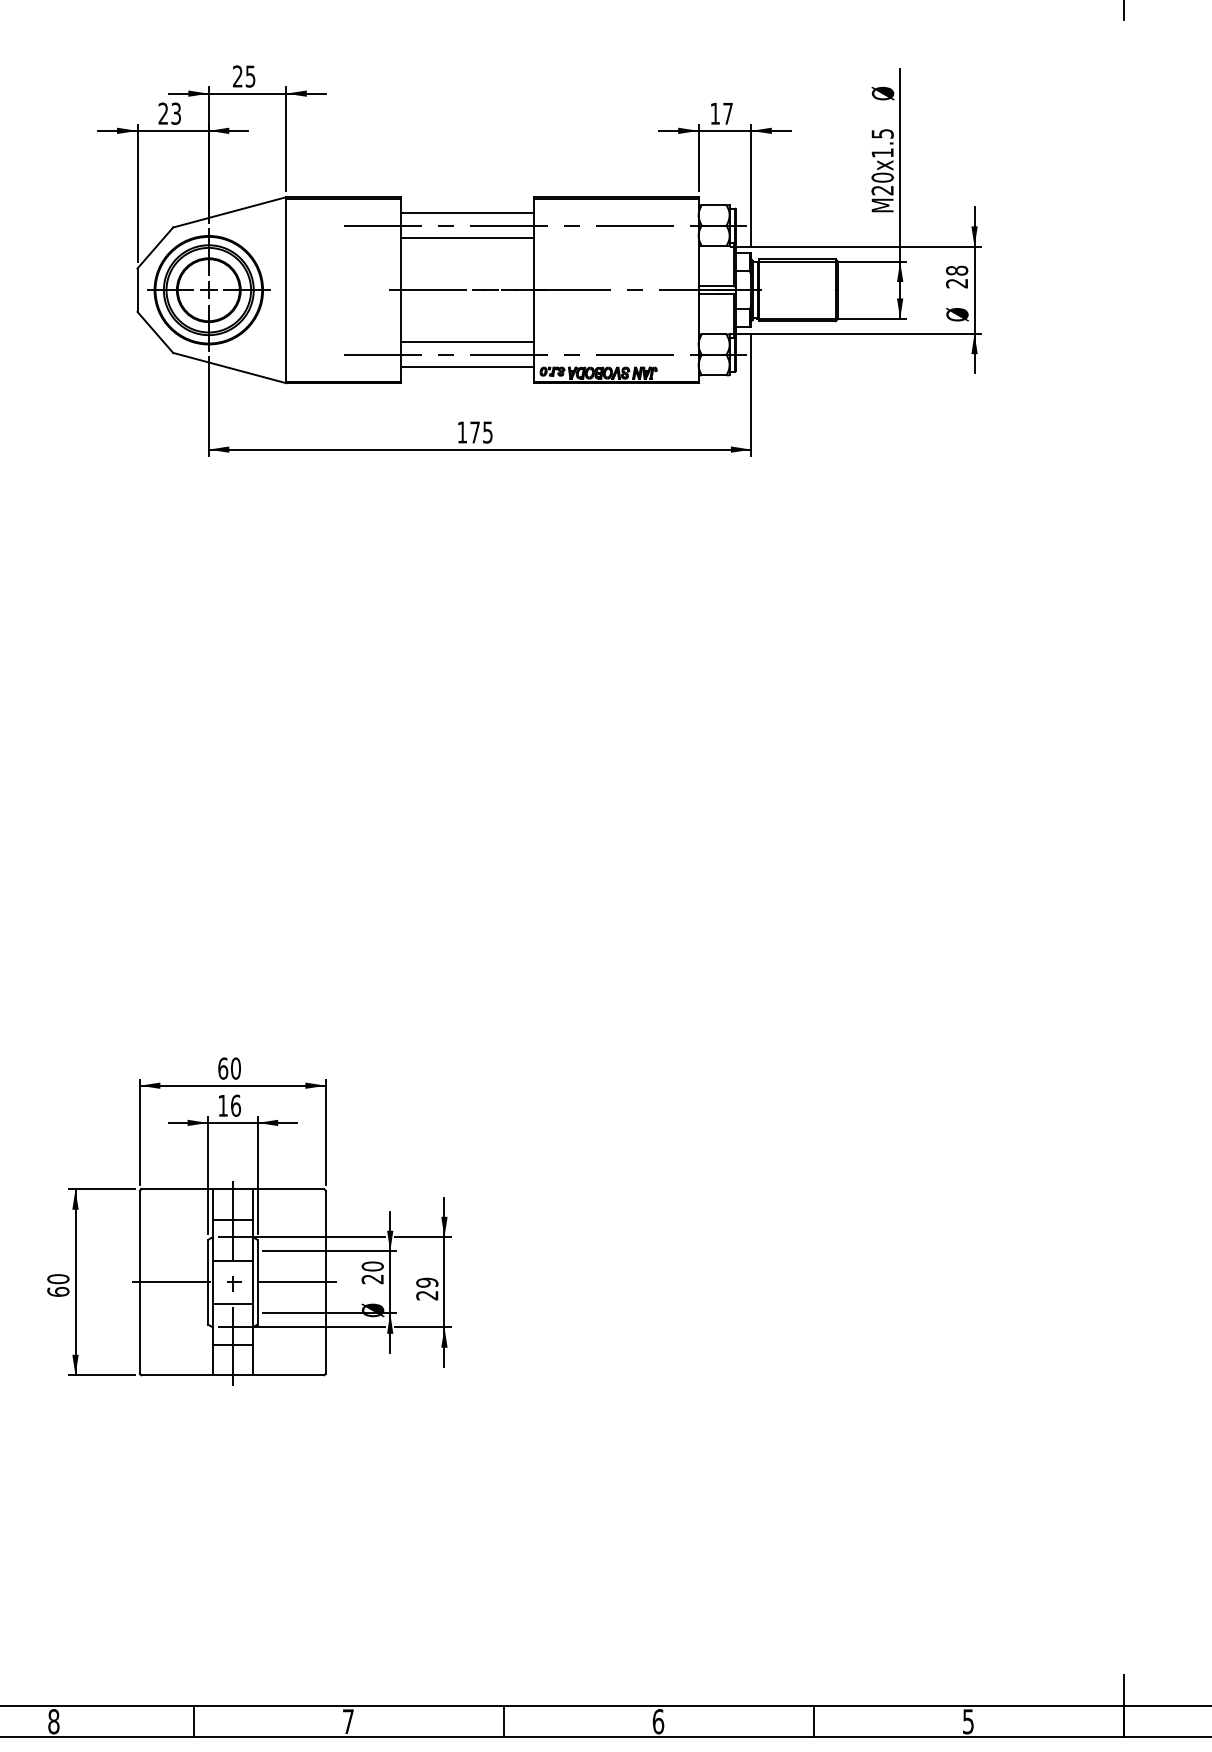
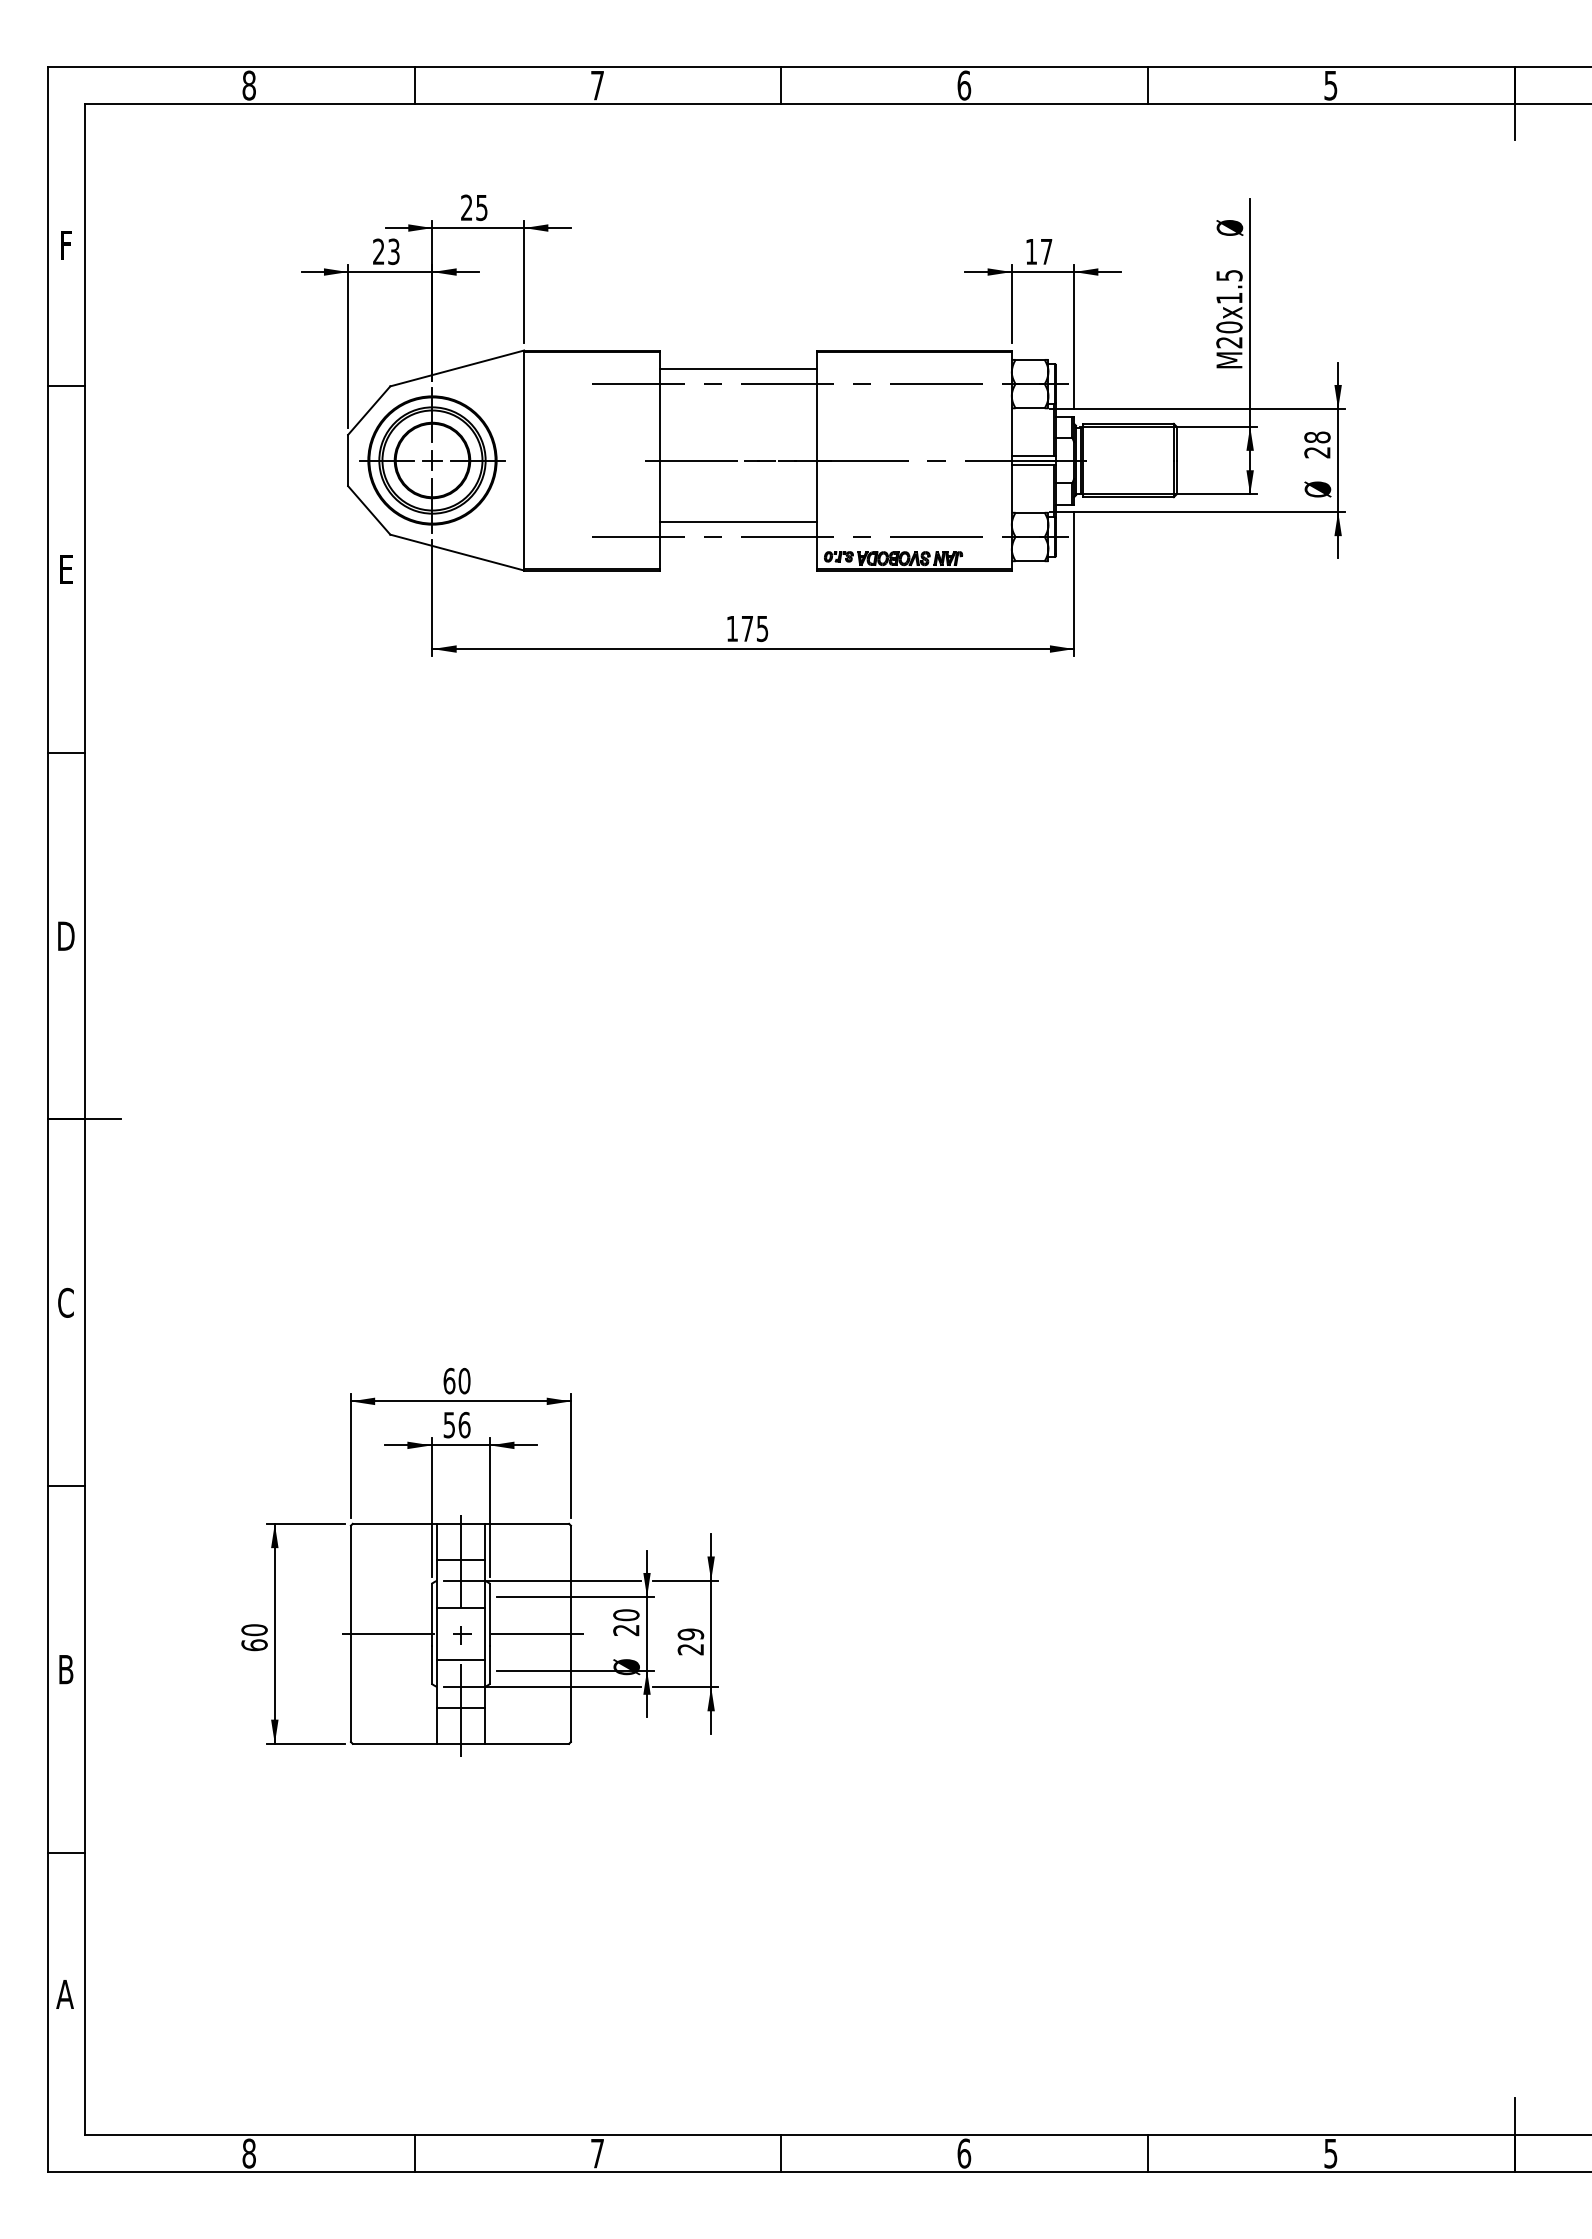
line: (467, 237) -> (738, 398), removed
line: (467, 367) -> (738, 551), removed
text: (222, 1106) -> (448, 1425), 16 -> 56

